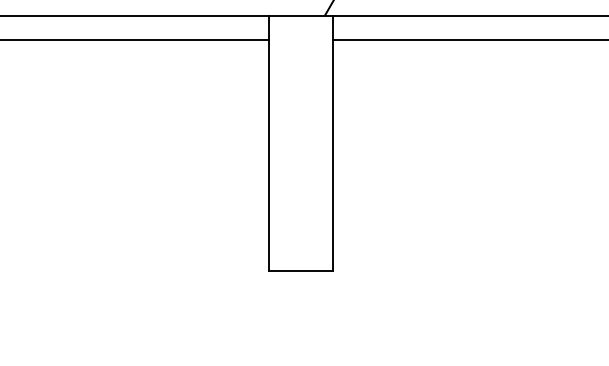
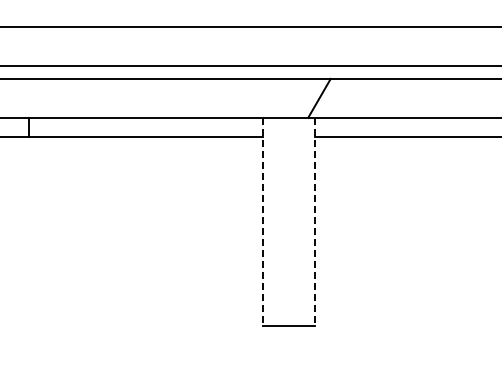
line: (268, 144) -> (262, 222), solid -> dashed
line: (333, 144) -> (315, 222), solid -> dashed

